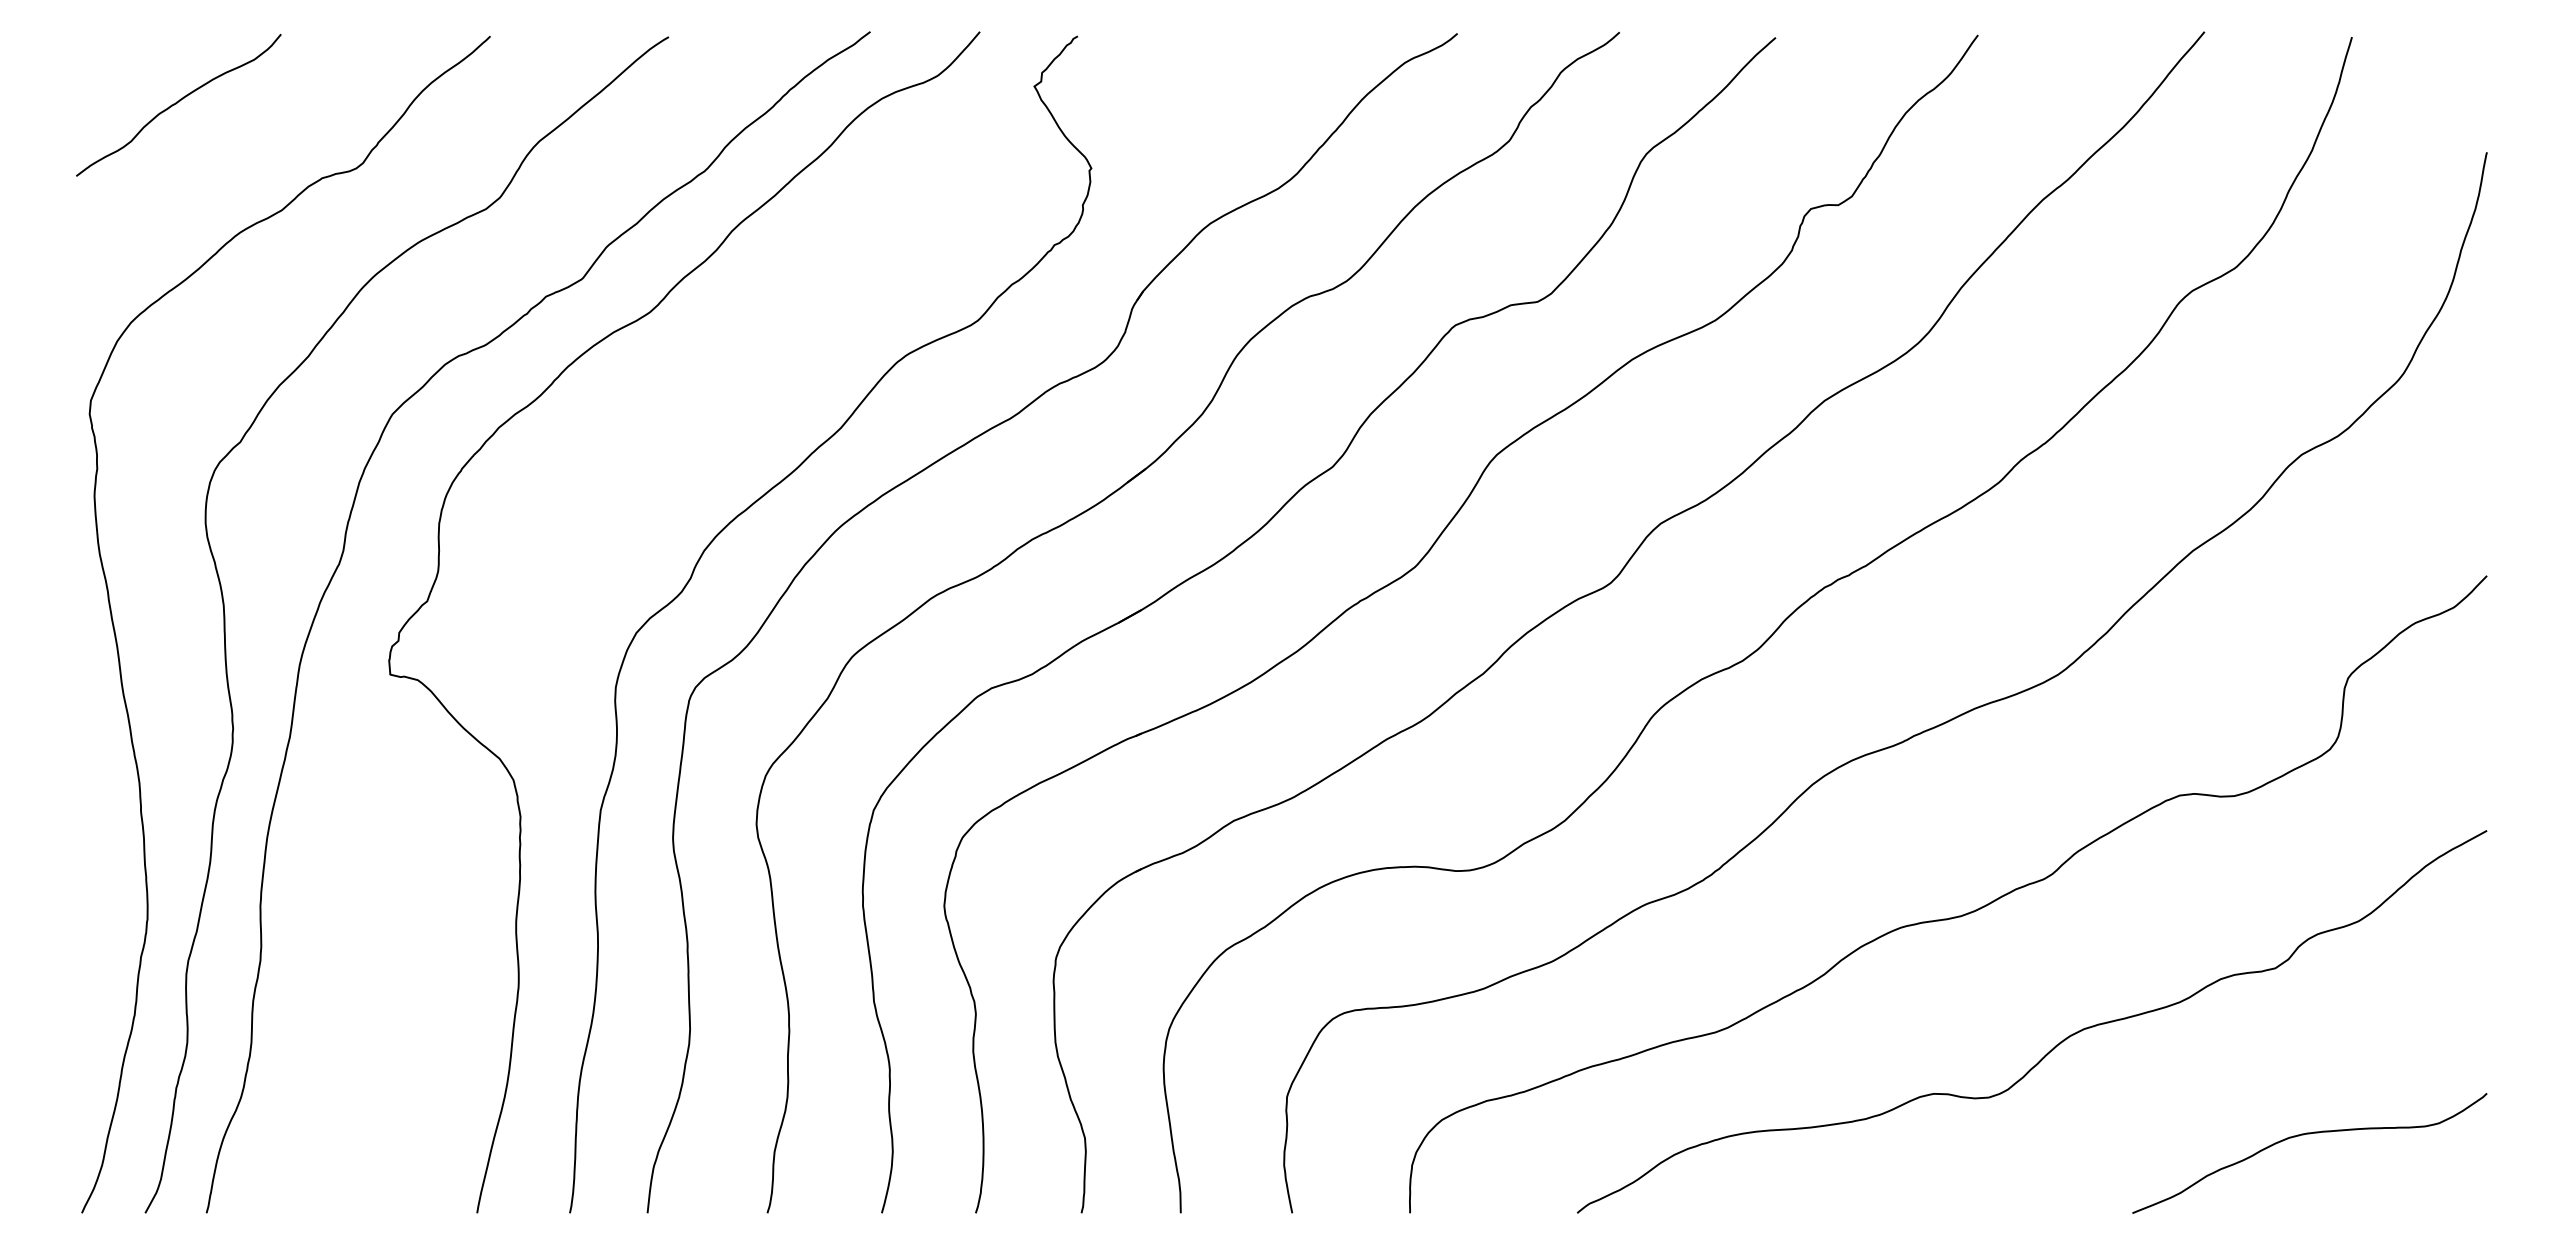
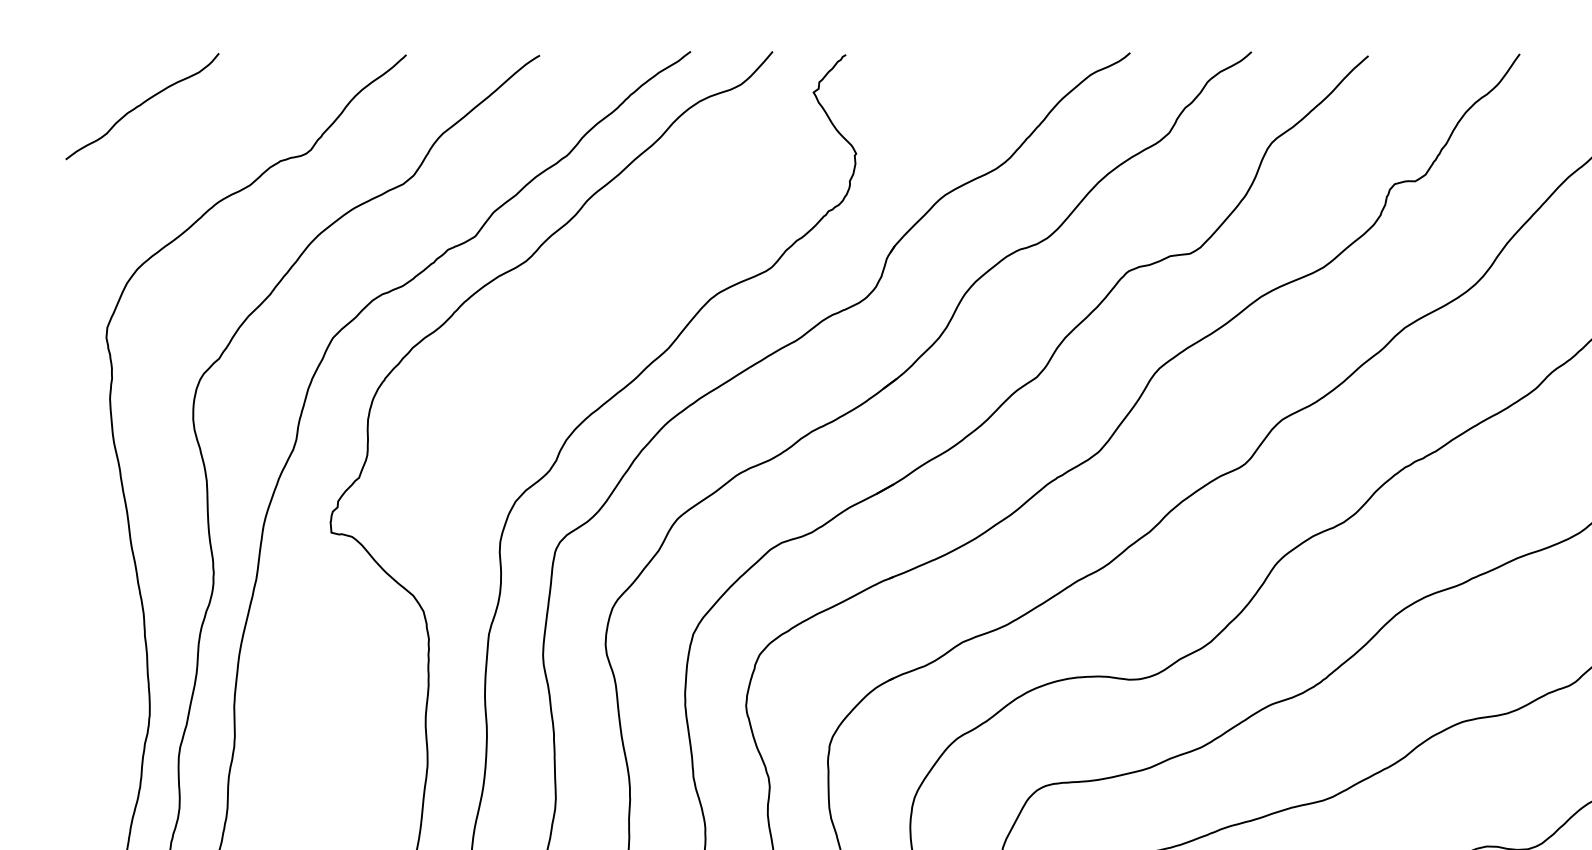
curve: (177, 103) -> (141, 105), moved

